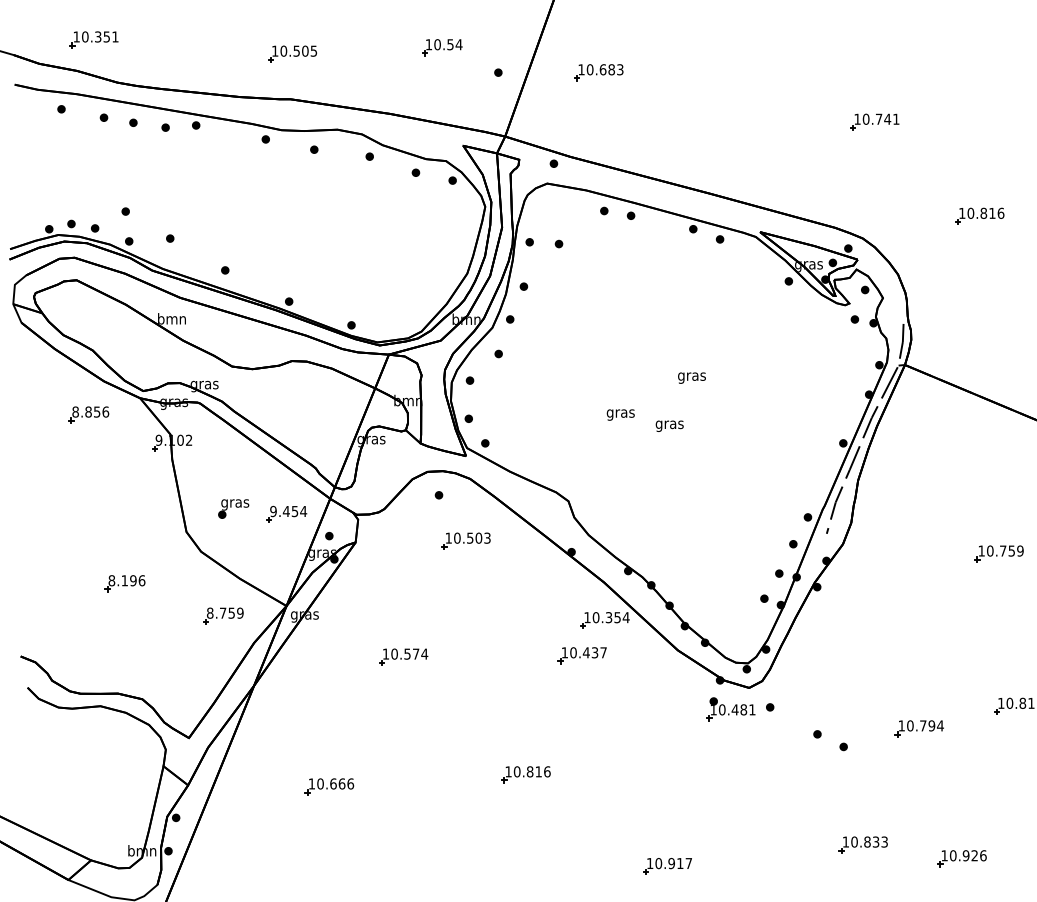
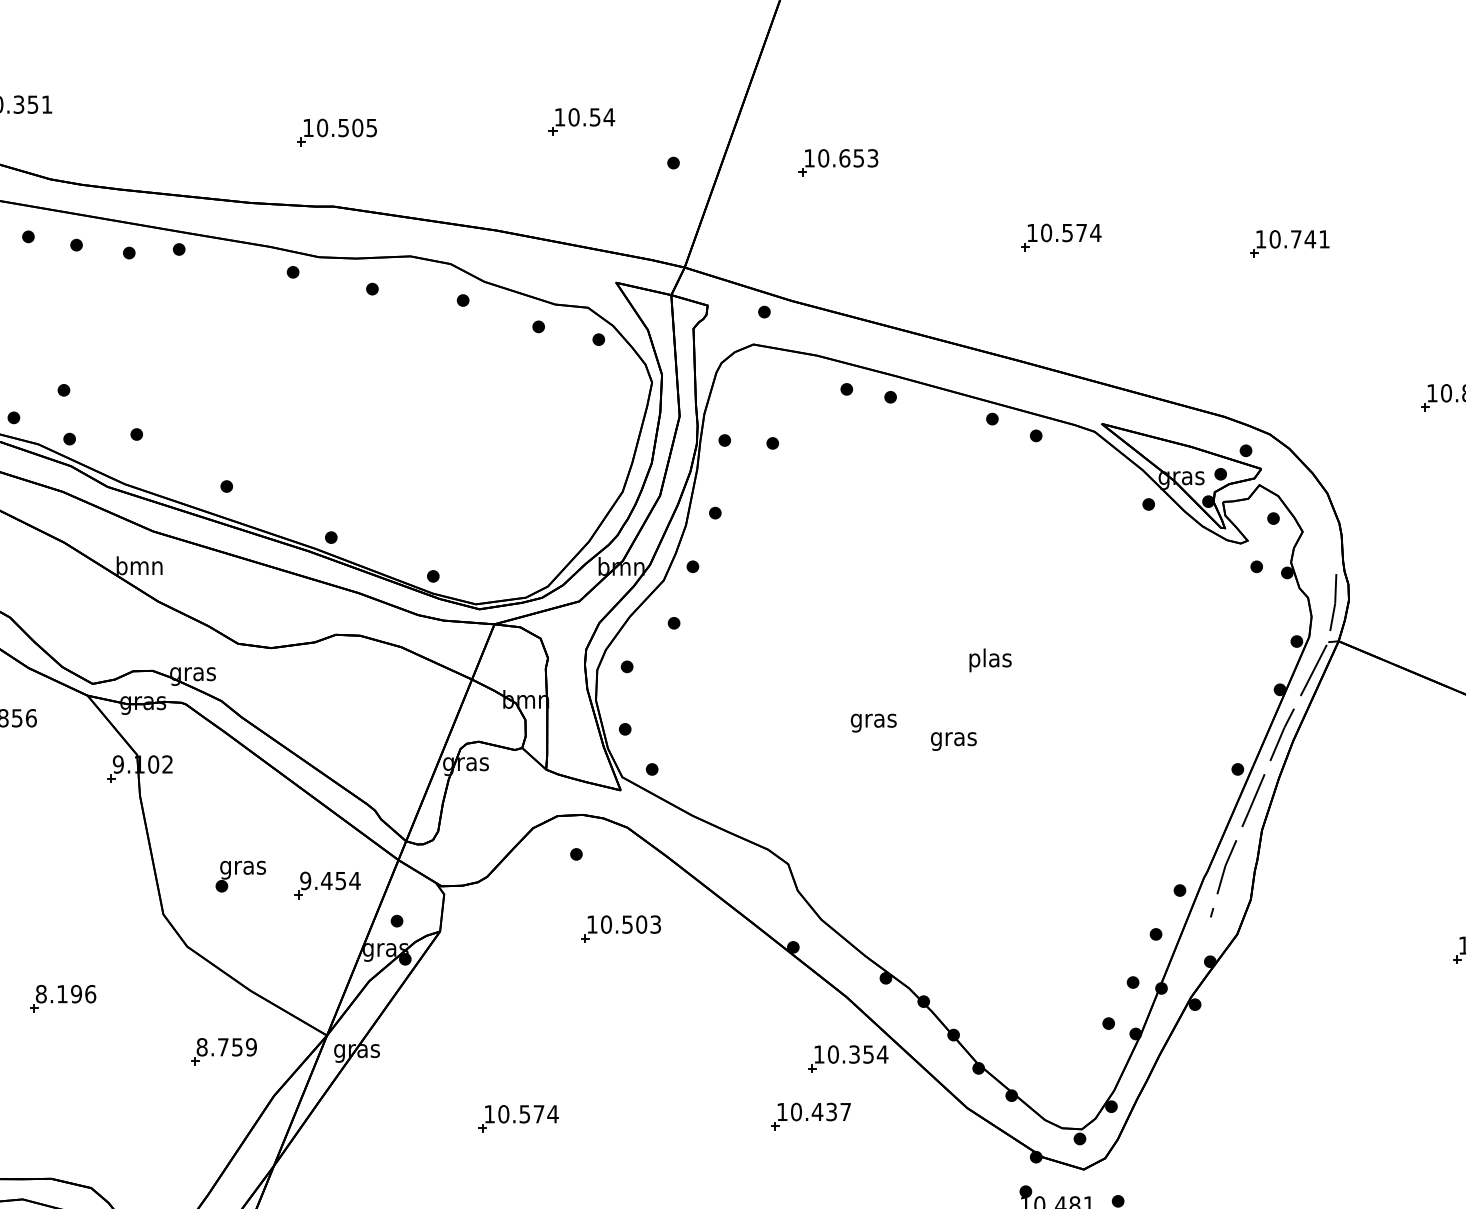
text: (611, 69) -> (858, 157), 10.683 -> 10.653
part: (734, 117) -> (1059, 236), added
text: (691, 376) -> (989, 660), gras -> plas

